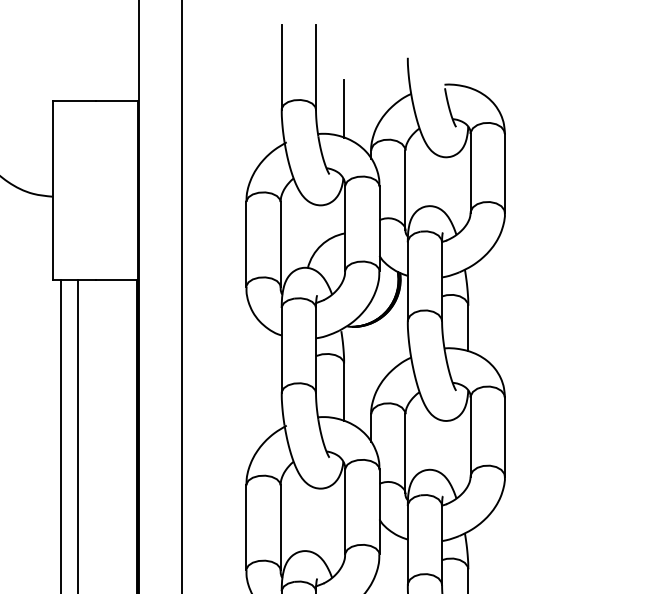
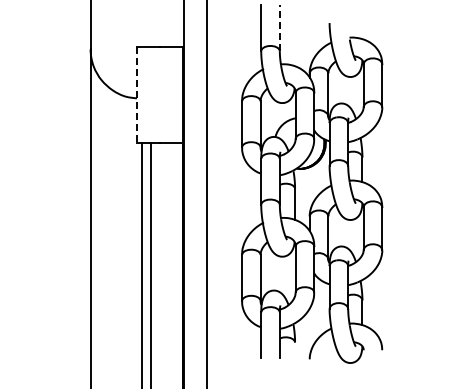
line: (315, 65) -> (279, 27), solid -> dashed
line: (344, 108) -> (295, 50), removed
line: (51, 191) -> (136, 95), solid -> dashed

